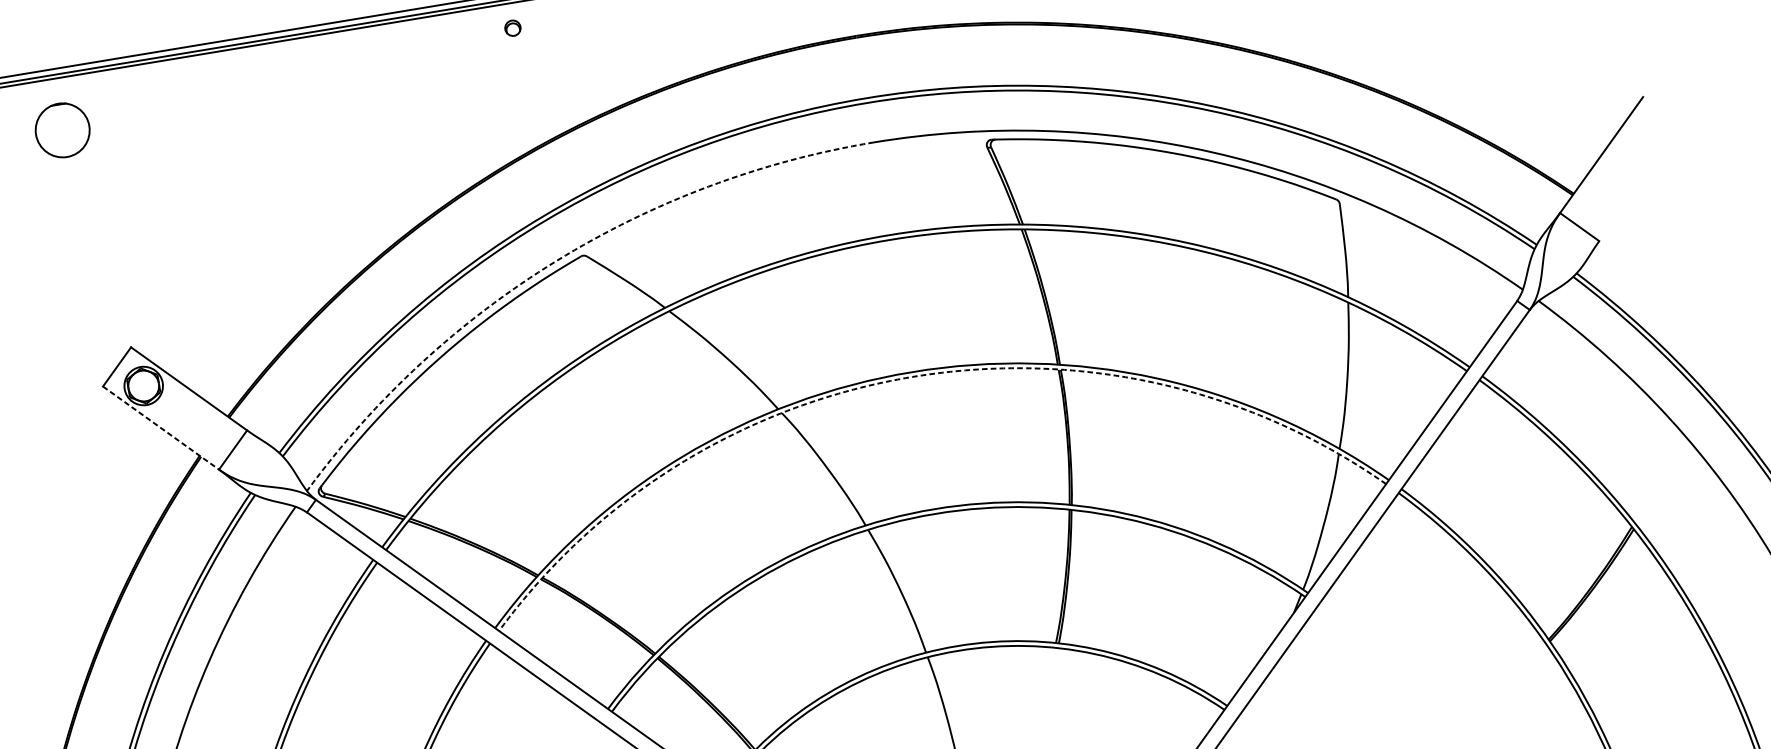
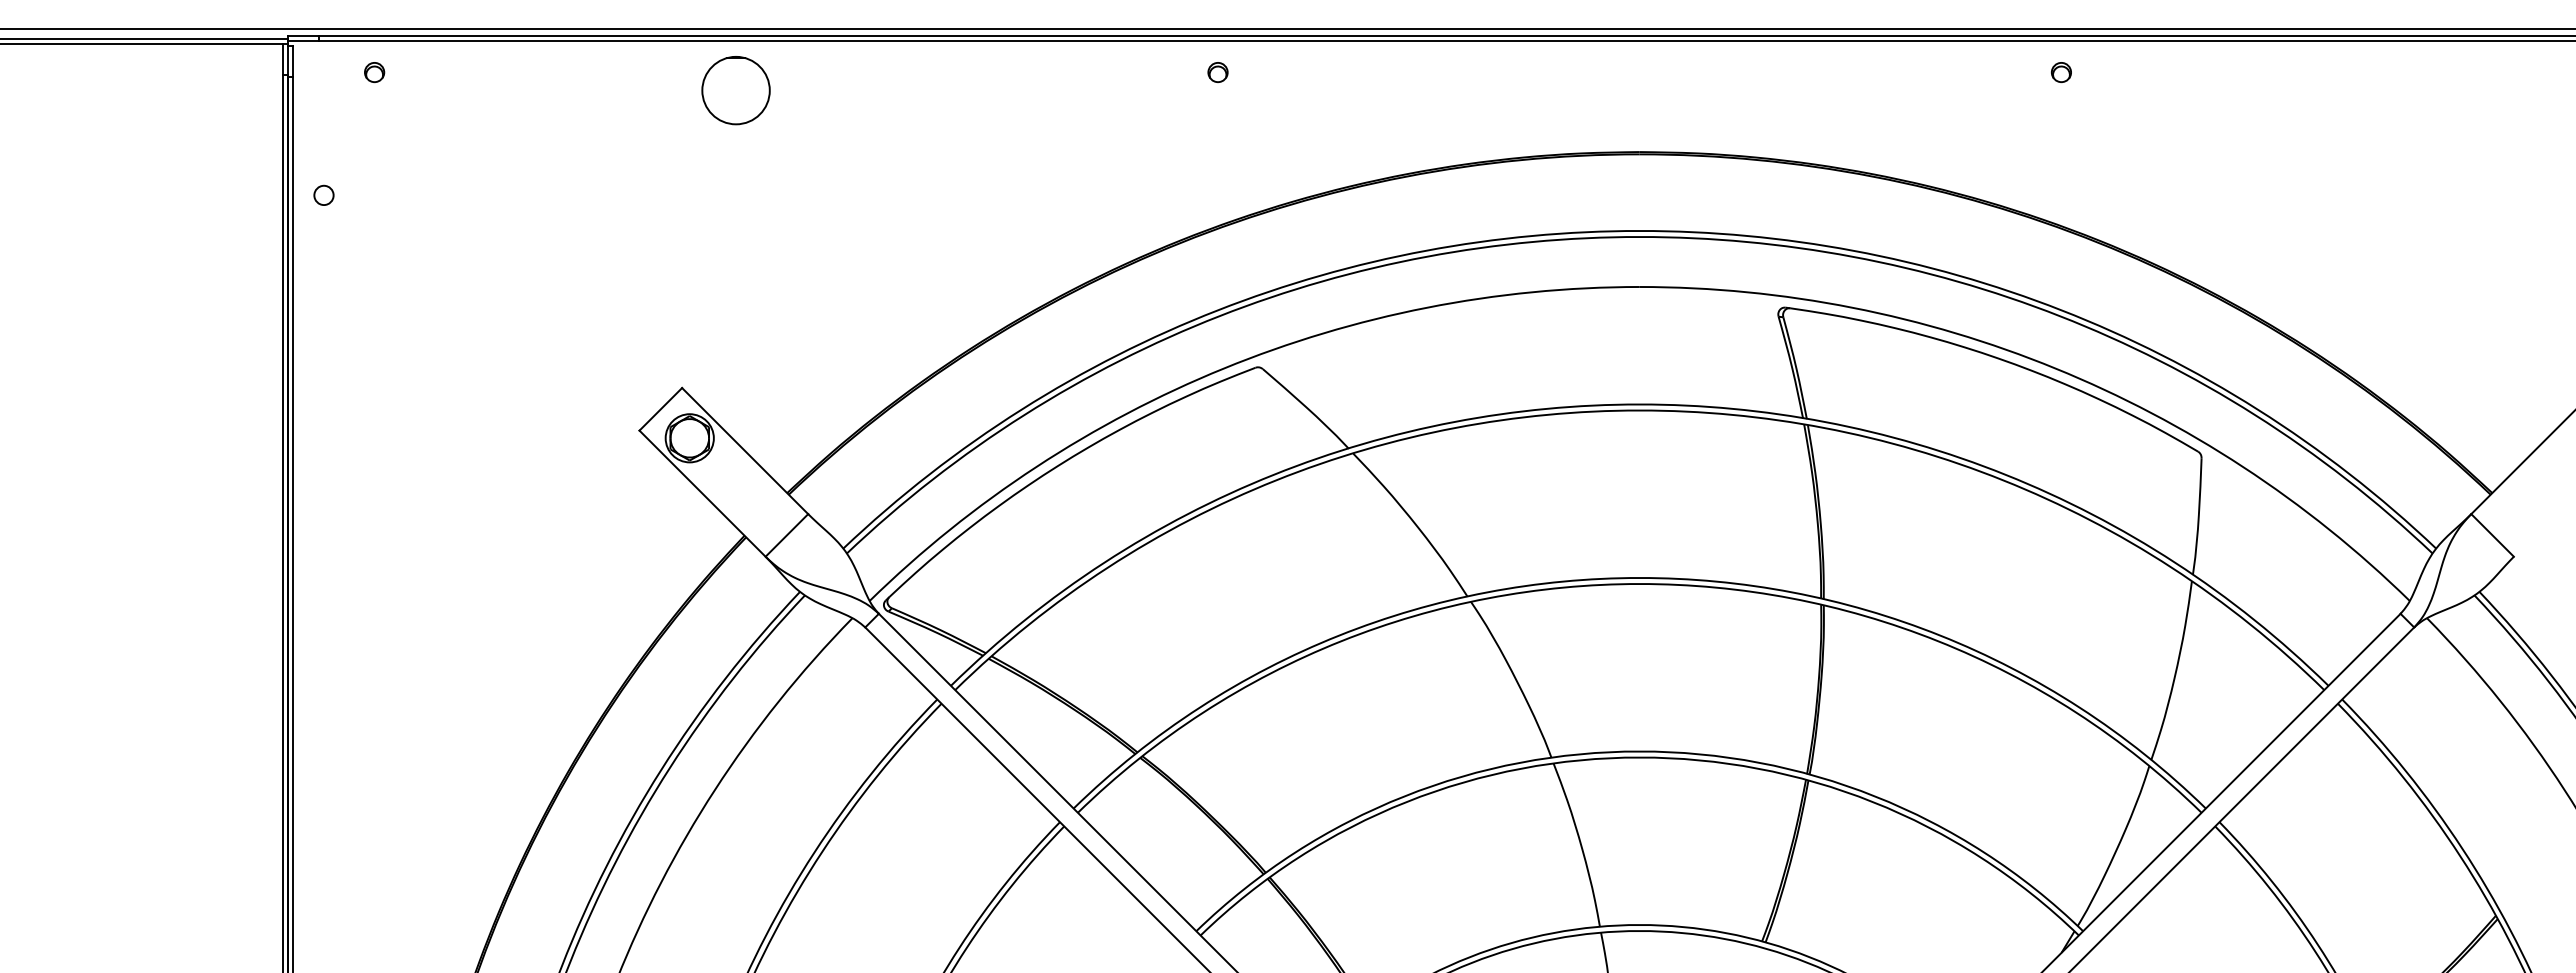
circle: (62, 130) -> (735, 90), moved
arc: (556, 261) -> (1224, 368), dashed -> solid
arc: (912, 377) -> (1639, 584), dashed -> solid
line: (161, 428) -> (702, 494), dashed -> solid

